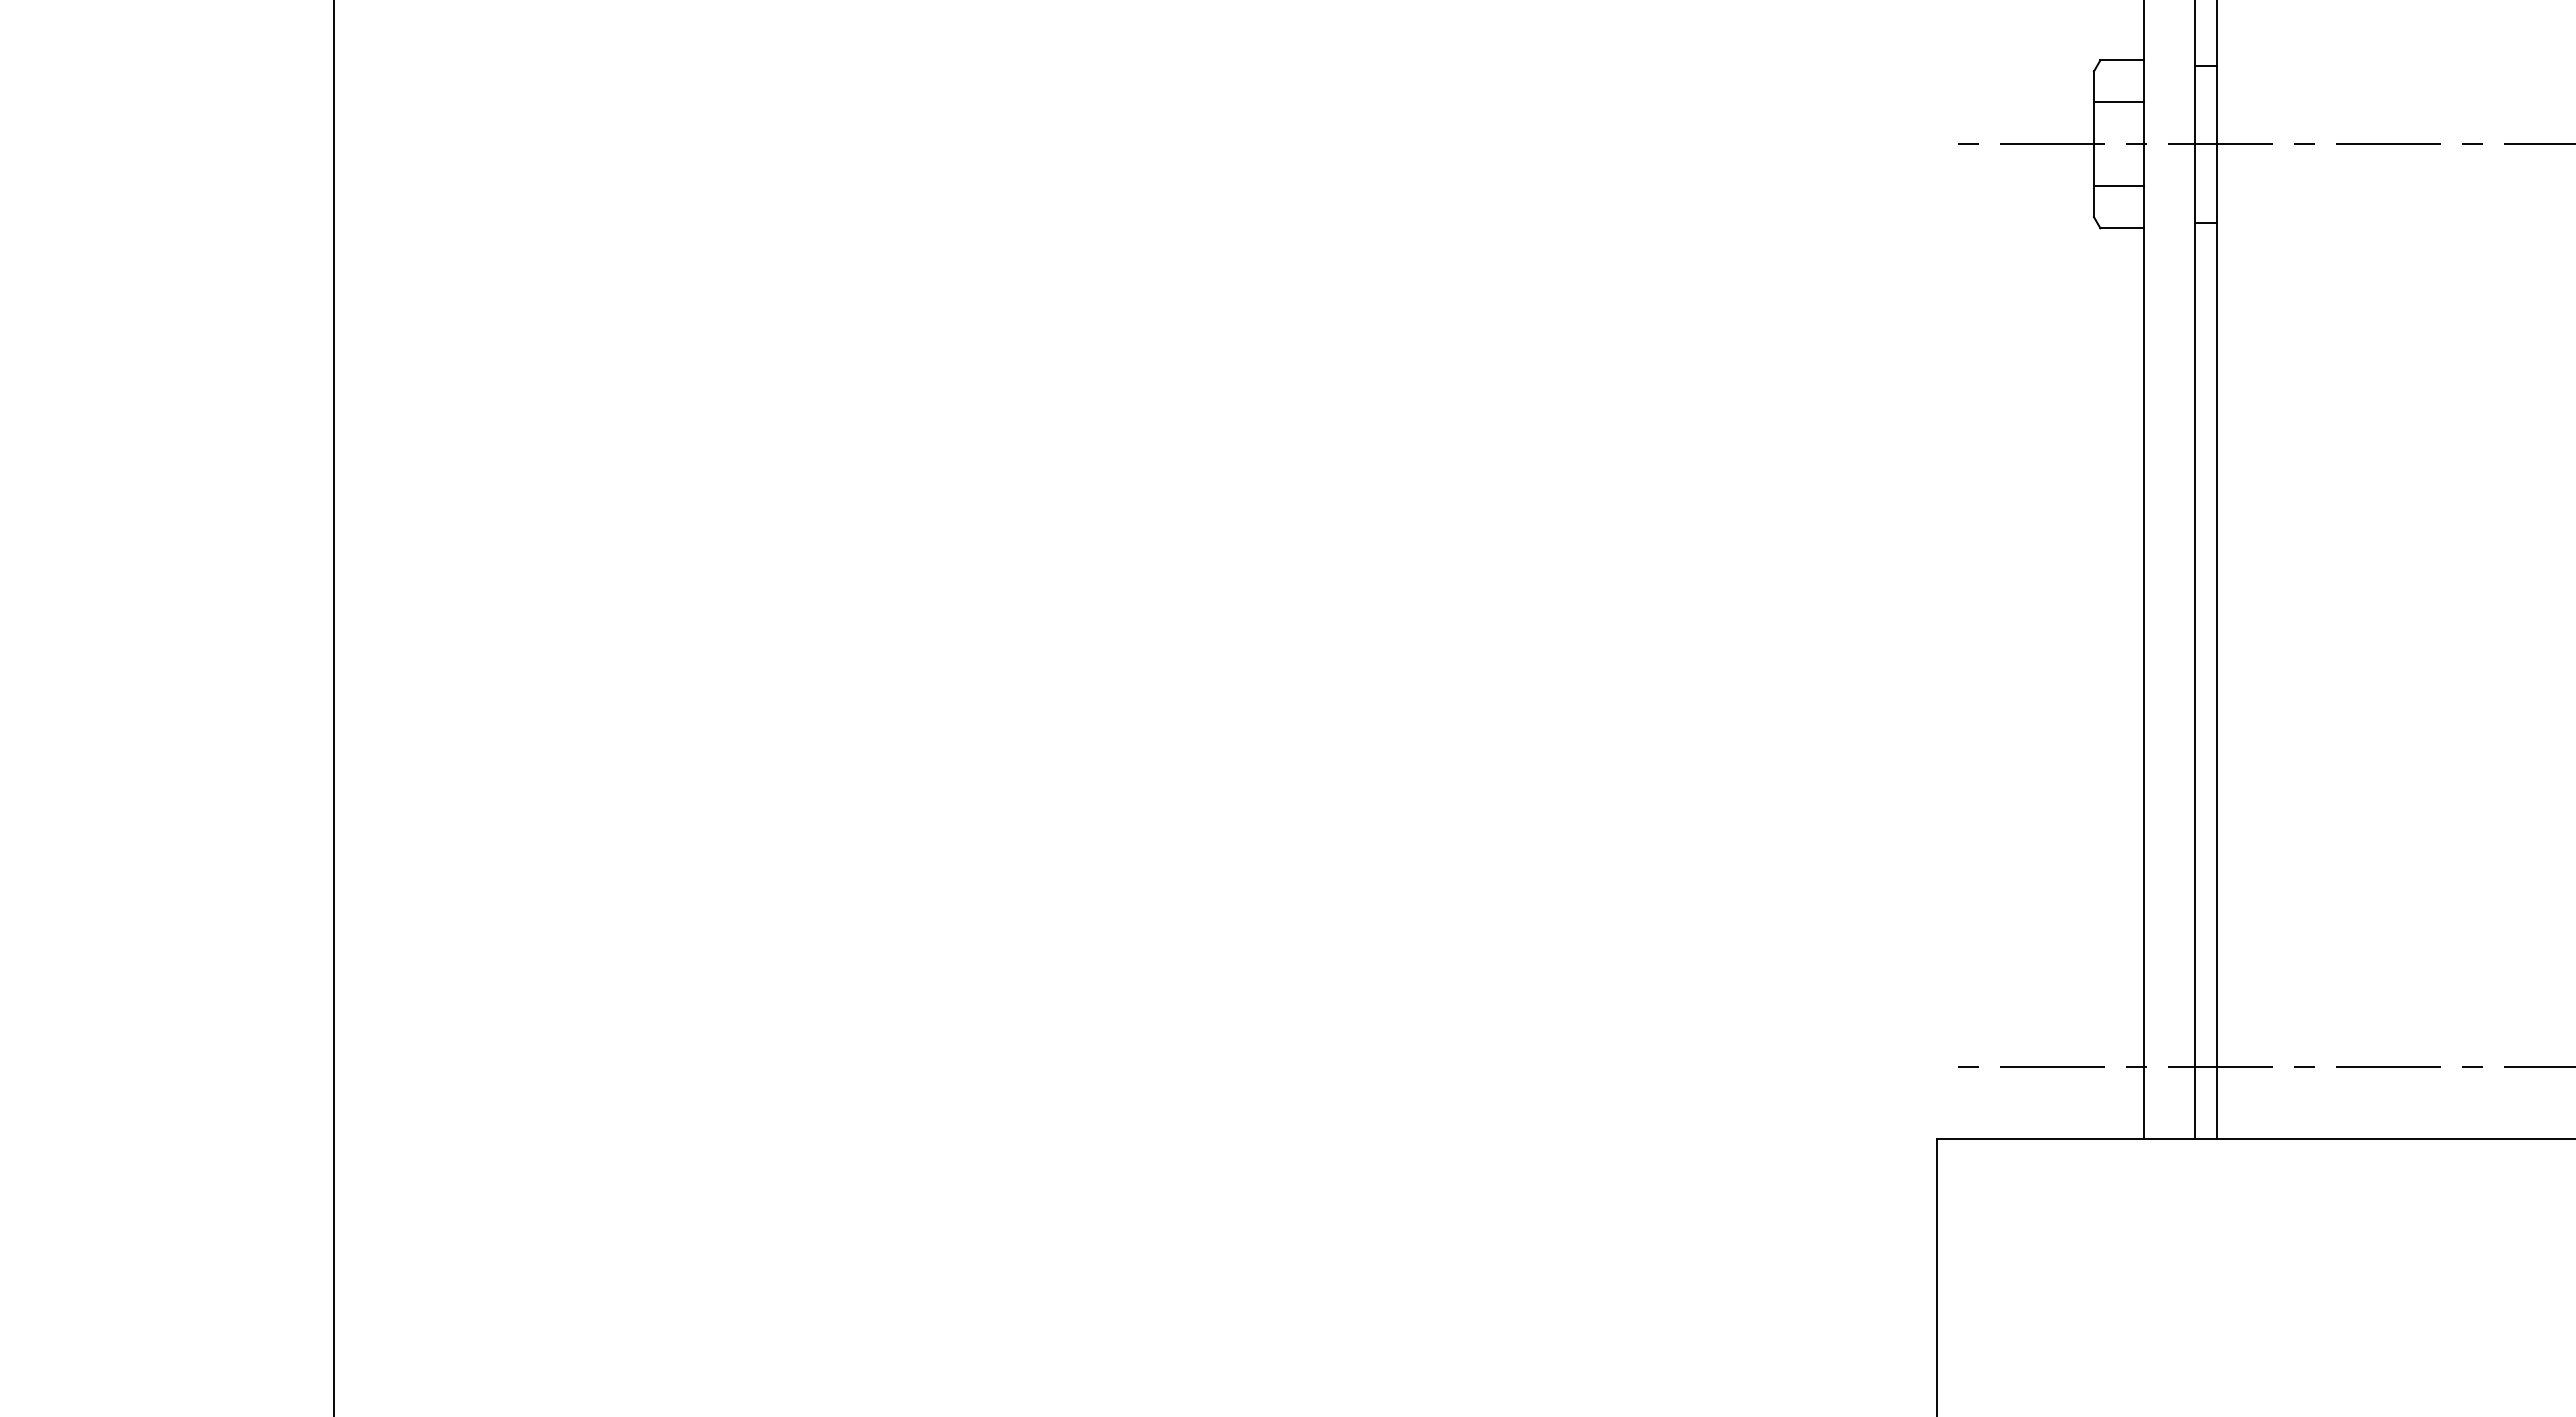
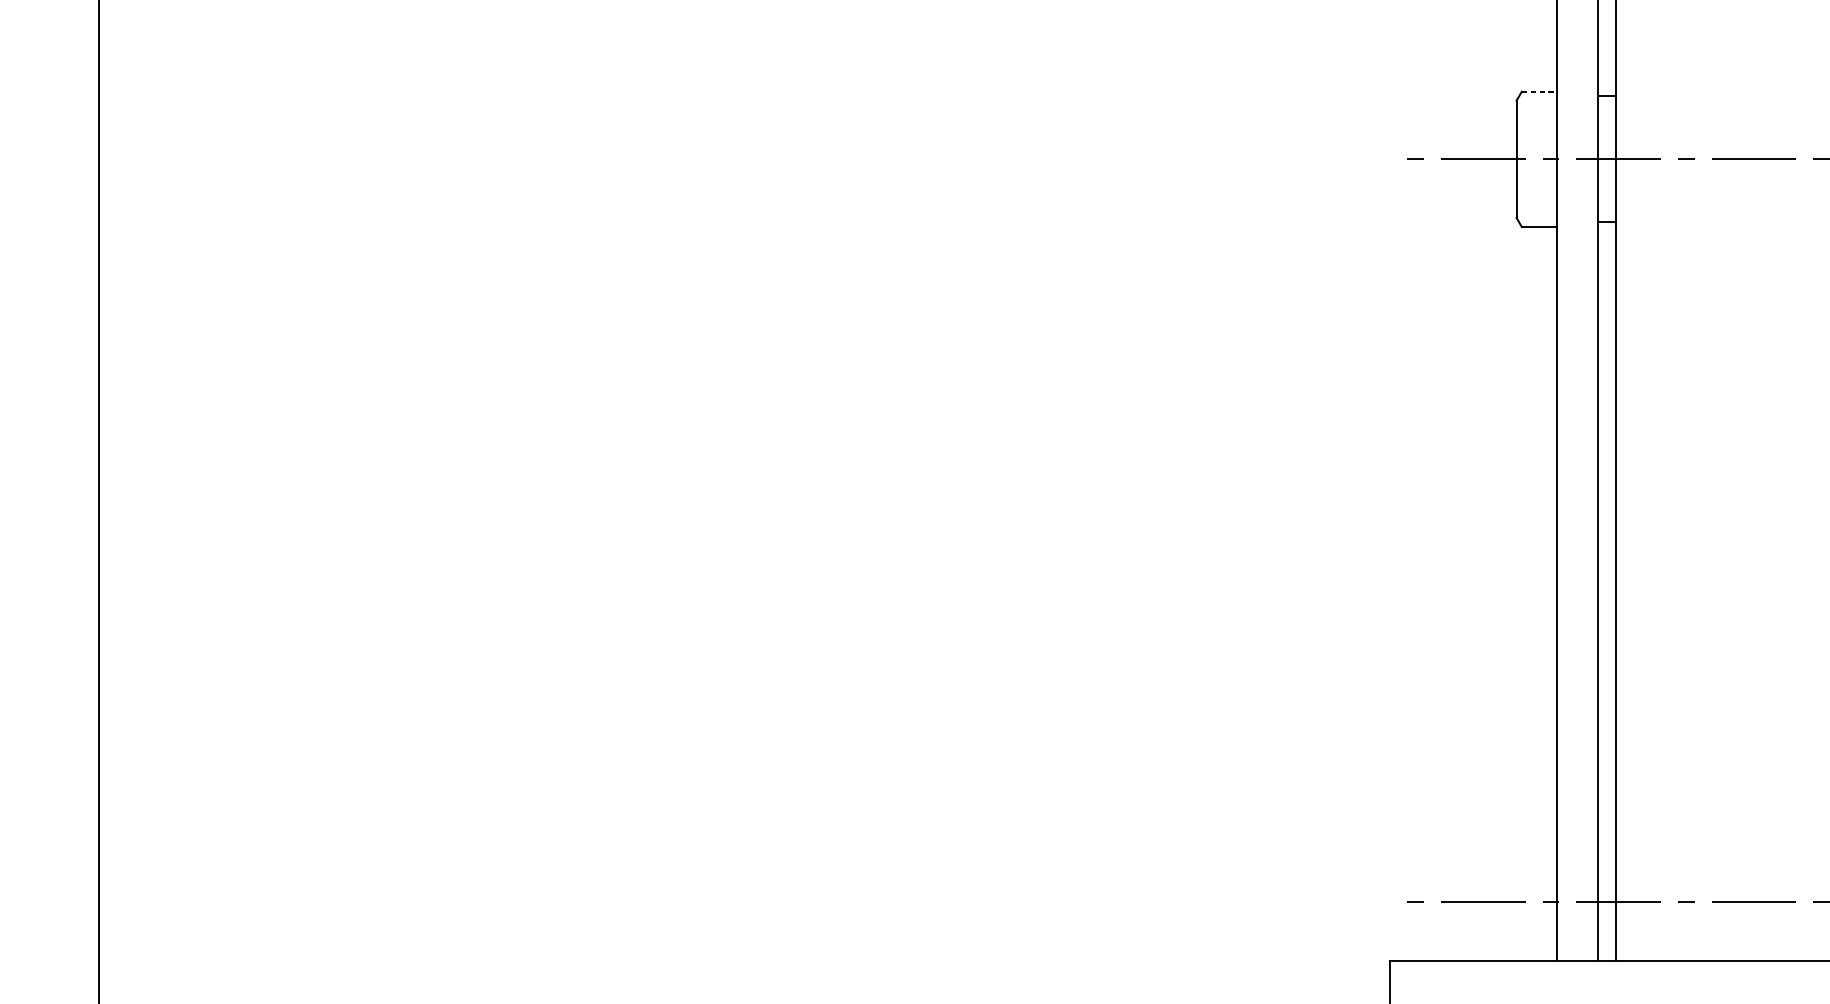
line: (2122, 60) -> (1539, 91), solid -> dashed
line: (2118, 102) -> (1536, 125), removed
line: (2118, 186) -> (1536, 193), removed

